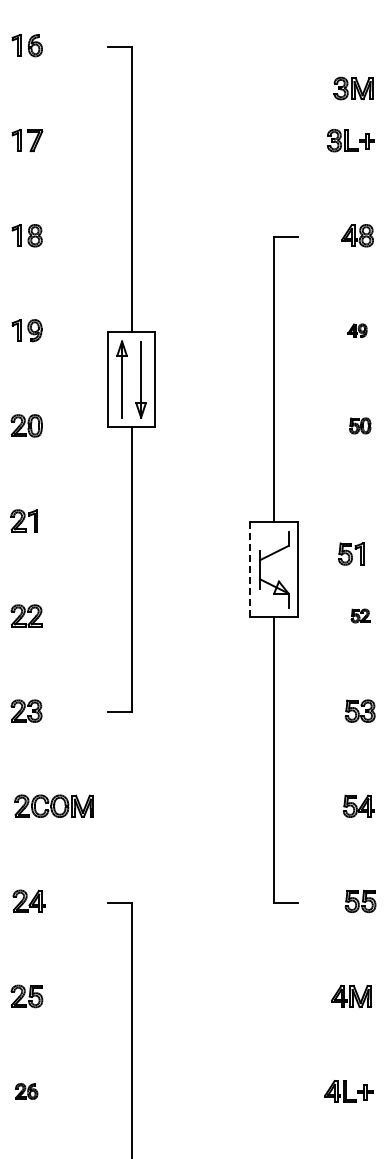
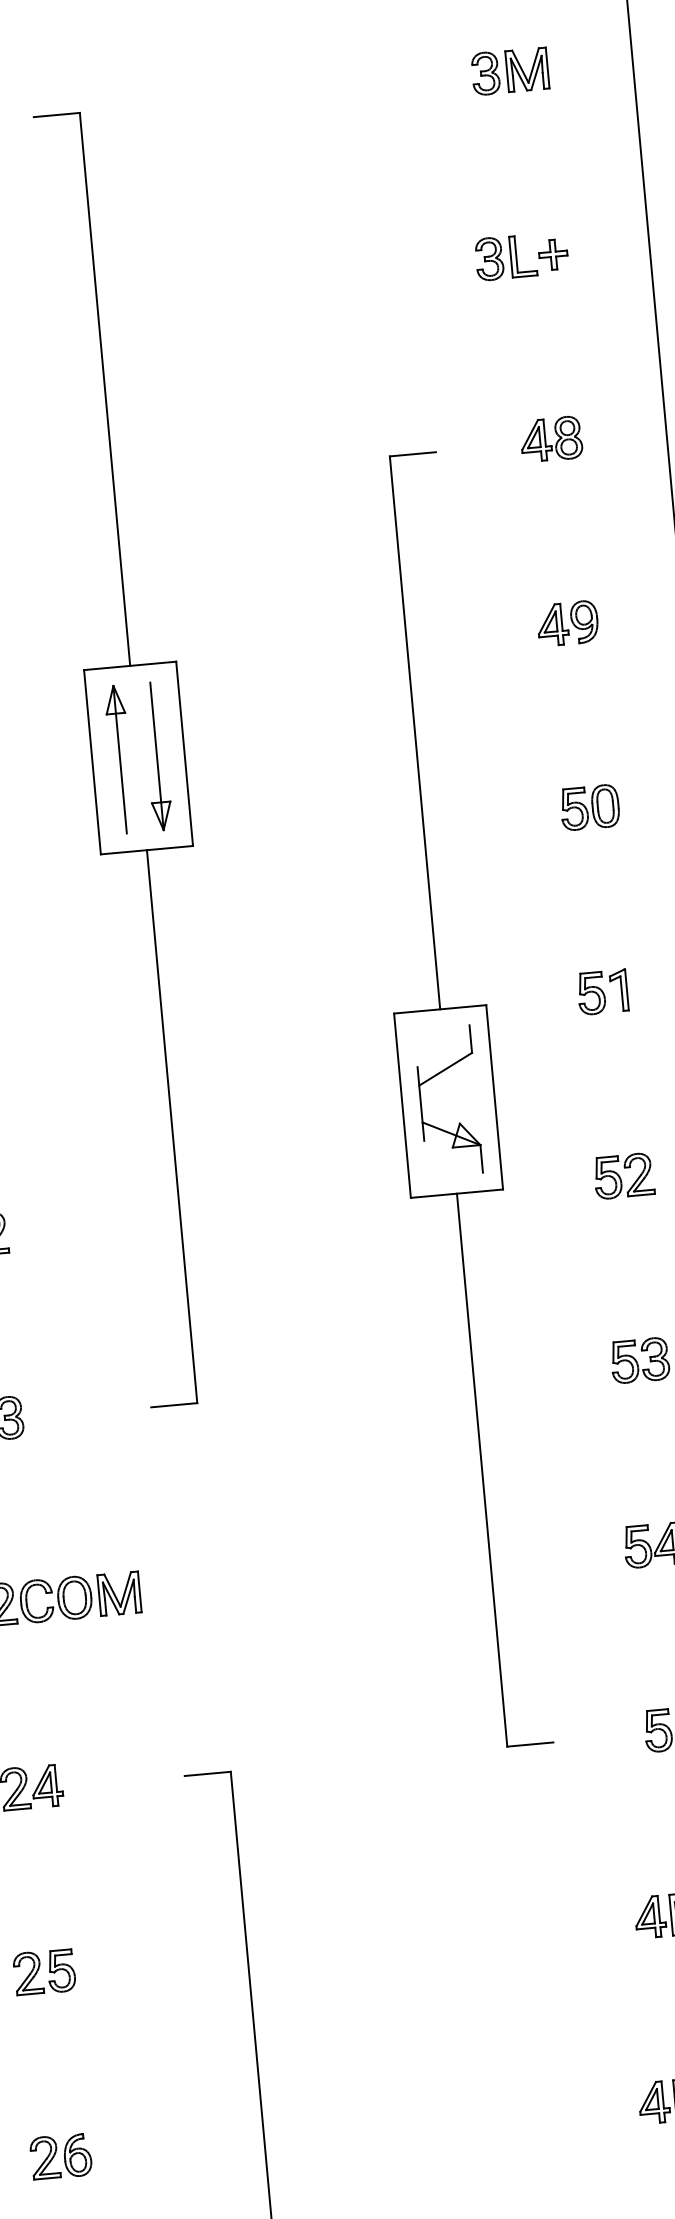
part: (353, 88) -> (509, 71), moved
part: (357, 330) -> (567, 623), size x1.67
part: (359, 425) -> (588, 806), size x1.43
part: (351, 553) -> (603, 991), moved
line: (250, 569) -> (402, 1105), dashed -> solid
part: (360, 615) -> (623, 1175), size x1.67
part: (26, 1091) -> (60, 2156), size x1.43

